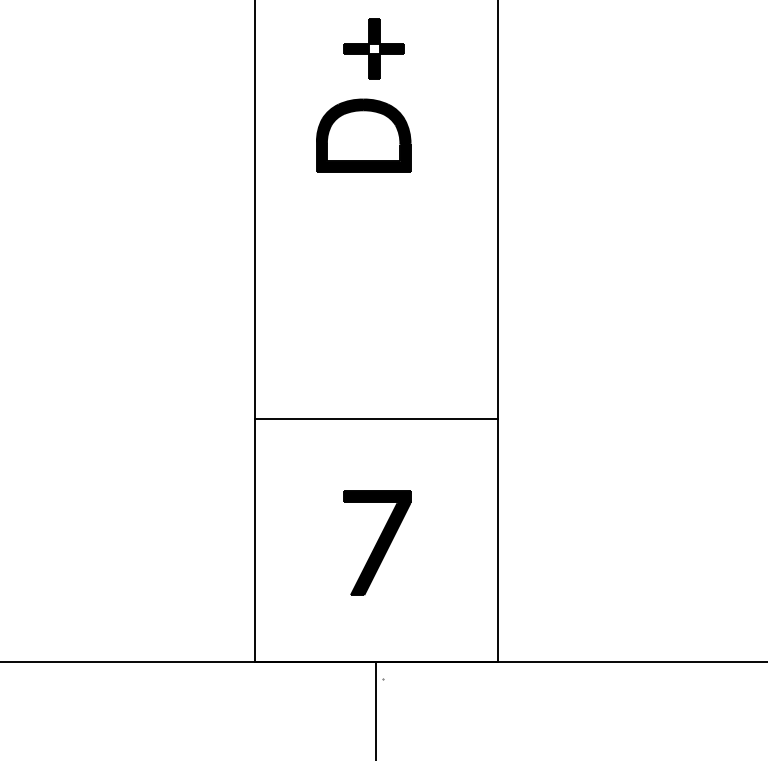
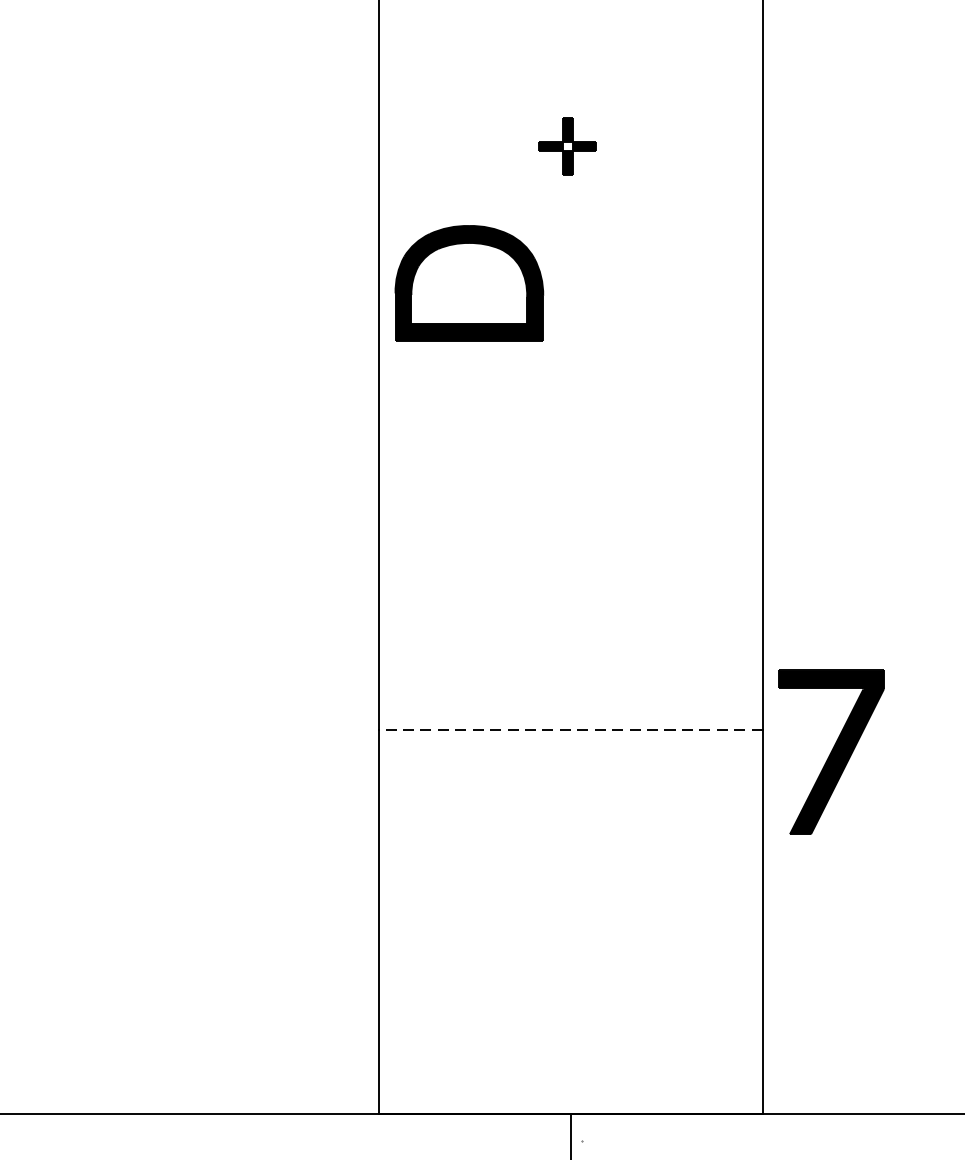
part: (373, 48) -> (566, 145), size x0.6
part: (363, 135) -> (469, 282), moved
line: (375, 419) -> (569, 730), solid -> dashed
part: (377, 542) -> (831, 751), moved

